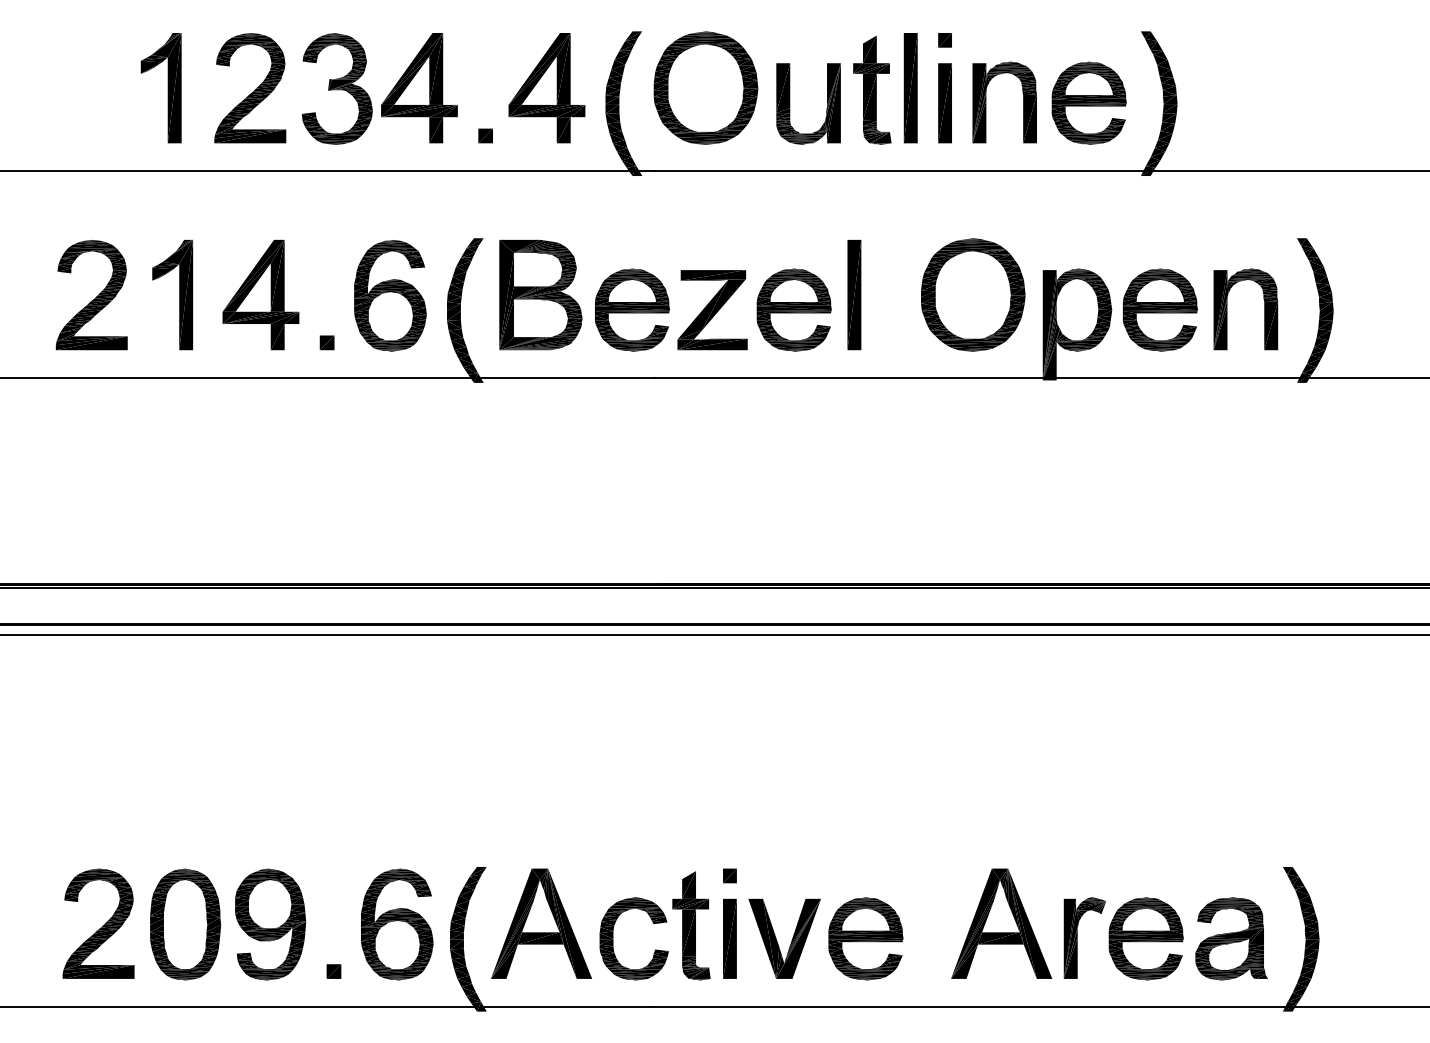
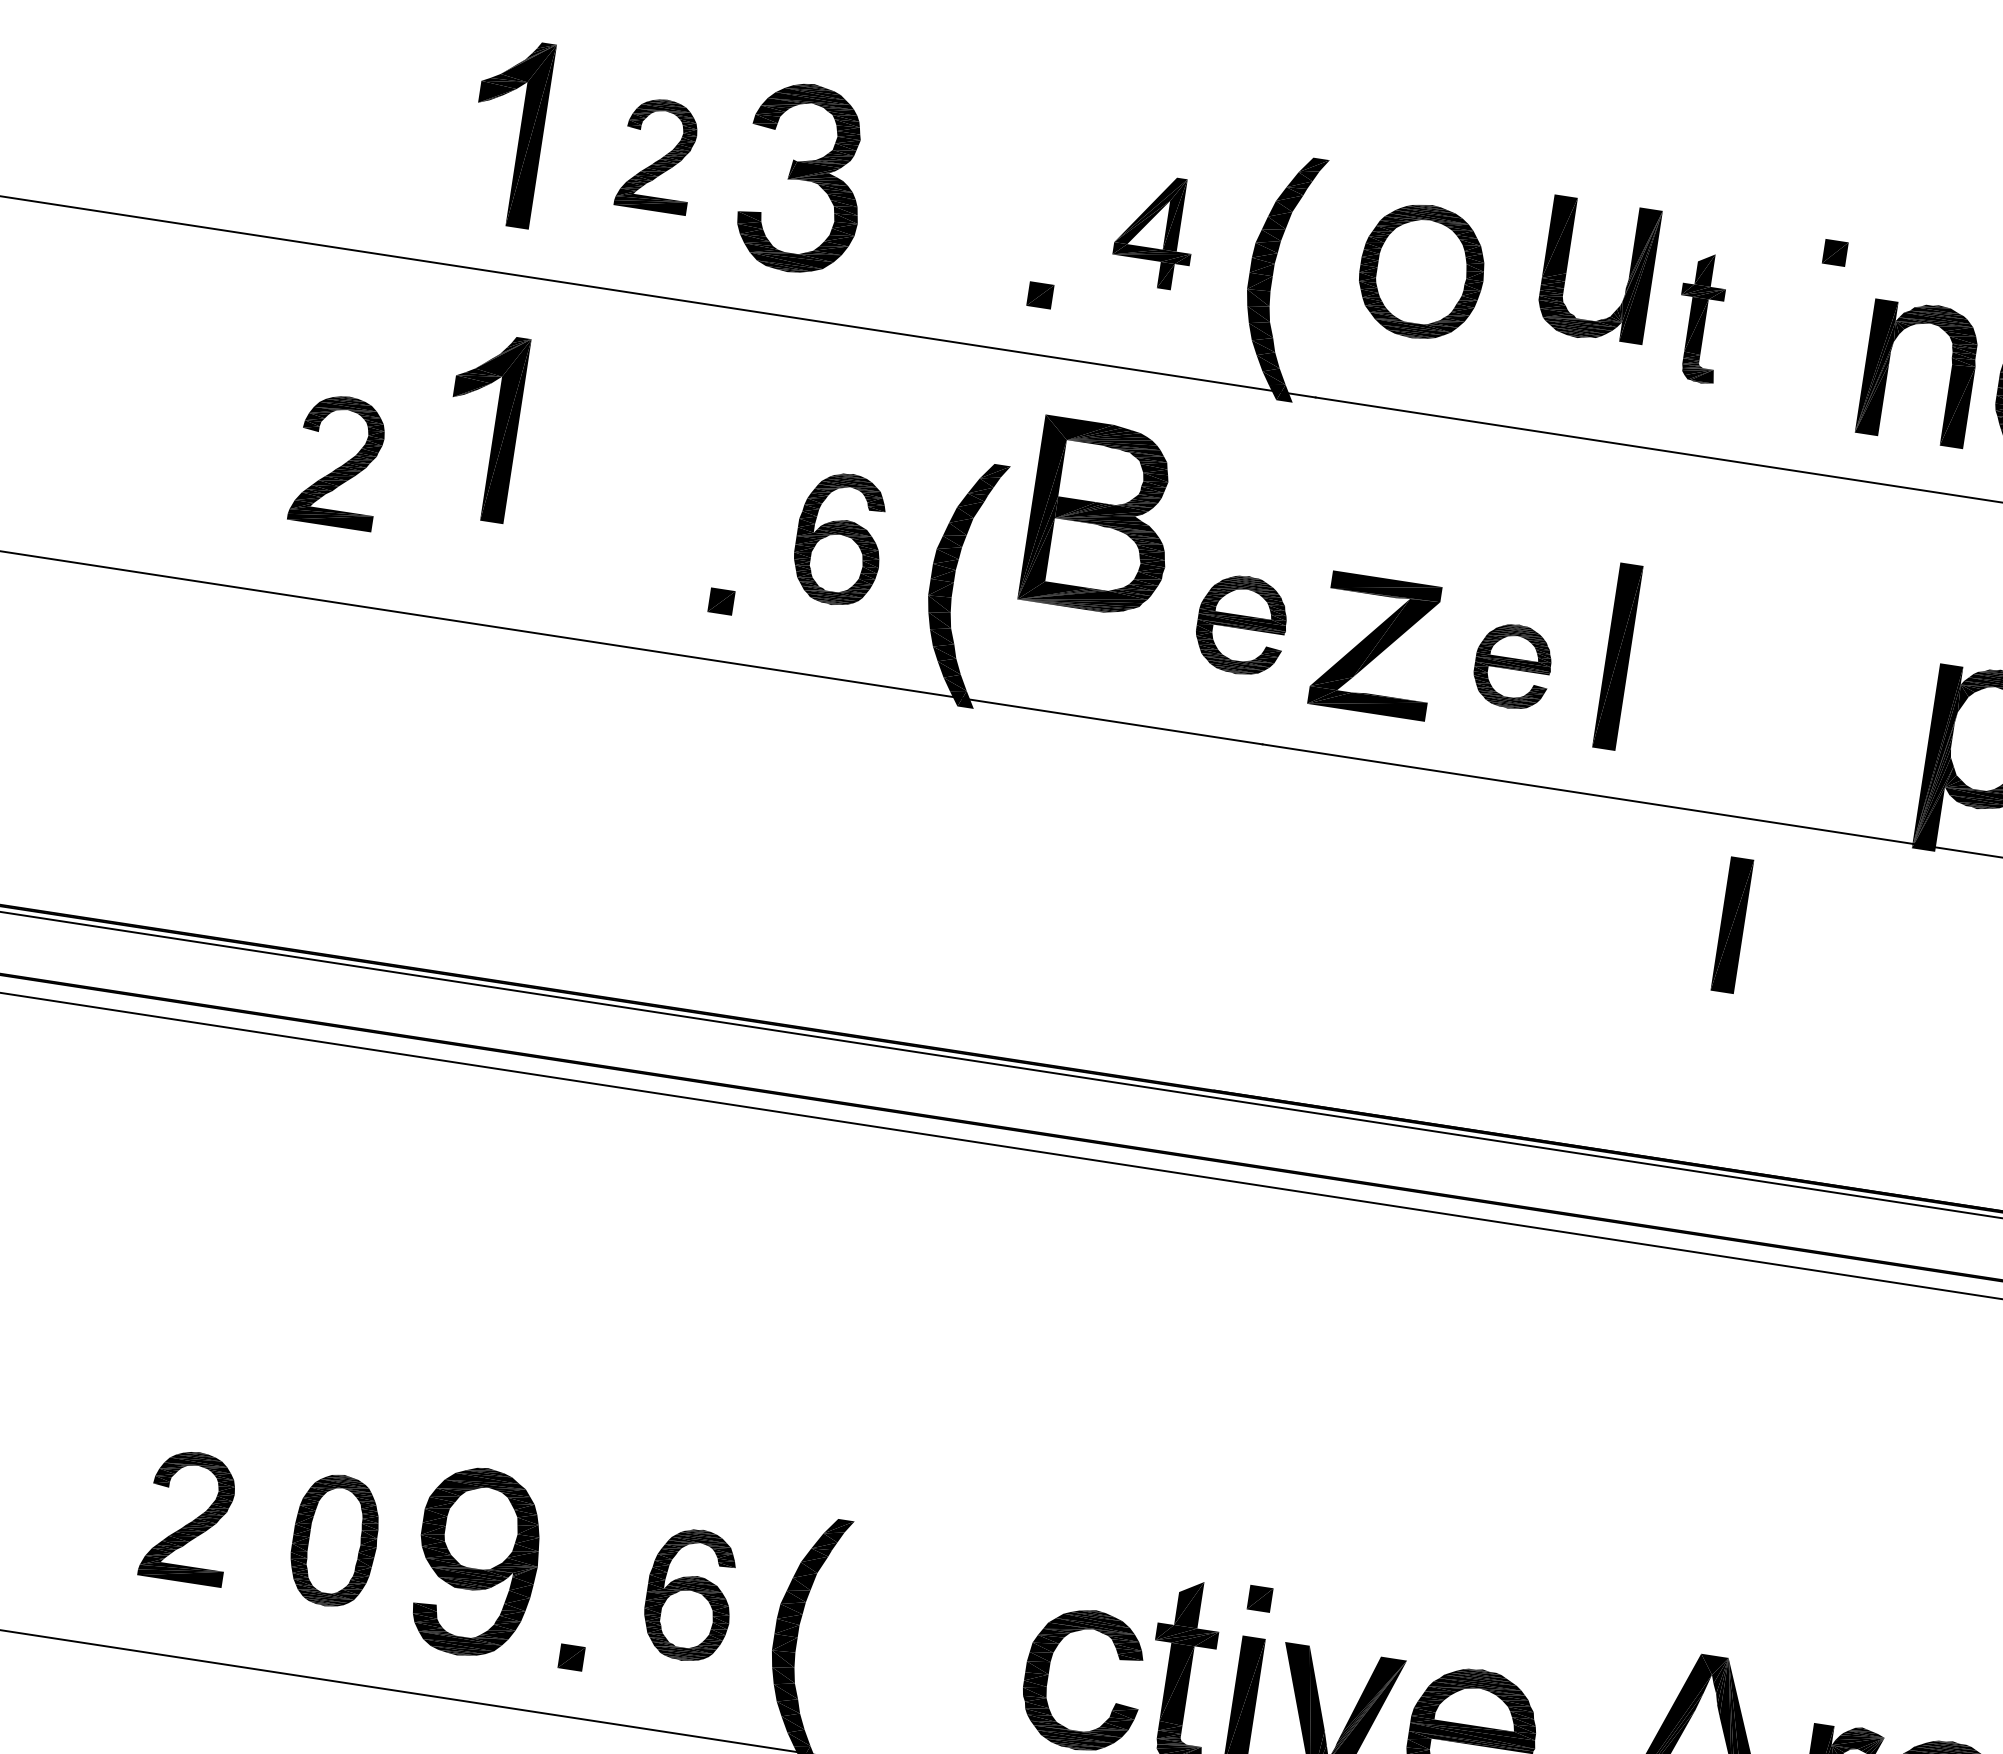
part: (705, 87) -> (1421, 270), size x0.7
part: (250, 88) -> (658, 155), size x0.6
part: (419, 88) -> (941, 198), removed
part: (546, 88) -> (1154, 231), size x0.6
part: (910, 88) -> (1764, 324), removed
part: (872, 89) -> (1700, 316), size x0.7
part: (790, 103) -> (1568, 265), moved
part: (944, 103) -> (1731, 925), moved
part: (179, 294) -> (494, 427), moved
part: (260, 294) -> (622, 503), removed
part: (540, 294) -> (1100, 516), moved
part: (973, 294) -> (1817, 686), removed
part: (91, 295) -> (338, 461), size x0.7
part: (390, 295) -> (839, 538), size x0.7
part: (632, 309) -> (1242, 624), size x0.7
part: (793, 309) -> (1512, 665), size x0.6
part: (98, 923) -> (189, 1516), size x0.7
part: (541, 923) -> (931, 1630), removed
part: (185, 924) -> (334, 1540), size x0.7
part: (397, 924) -> (690, 1594), size x0.7

